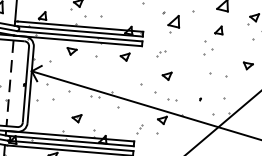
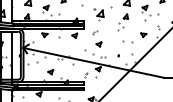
line: (9, 84) -> (11, 56), dashed -> solid

